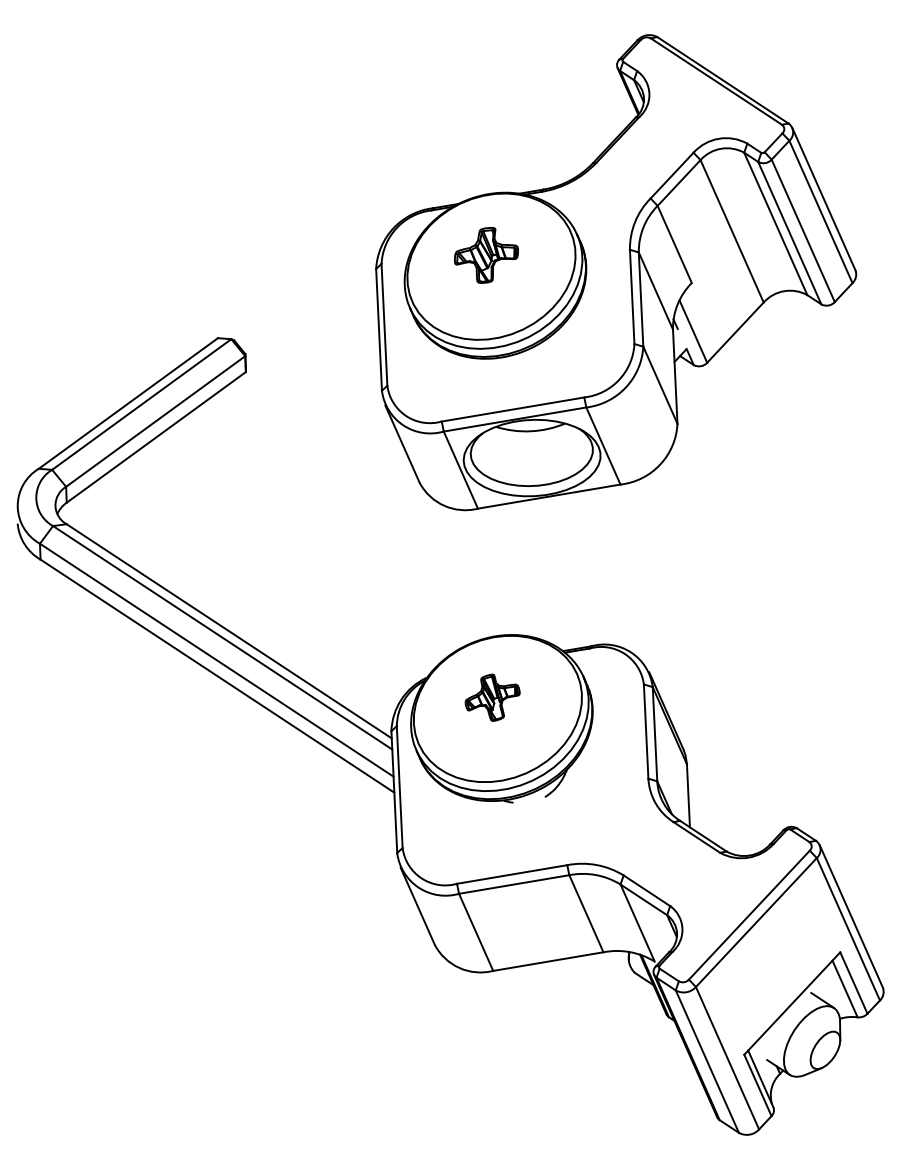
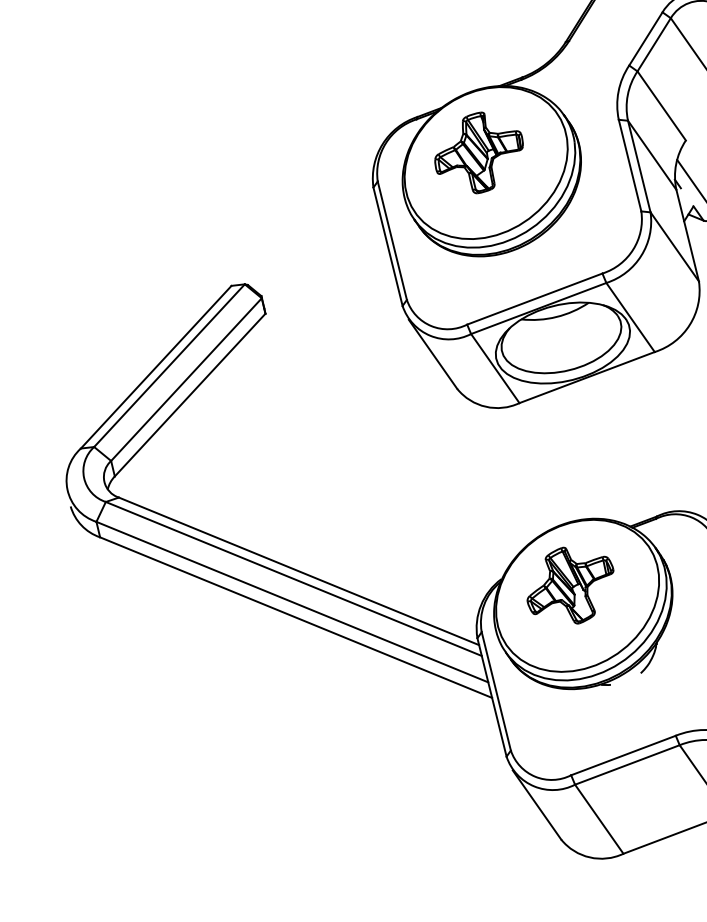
part: (486, 255) -> (479, 153), size x1.43
part: (492, 697) -> (570, 585), size x1.67

